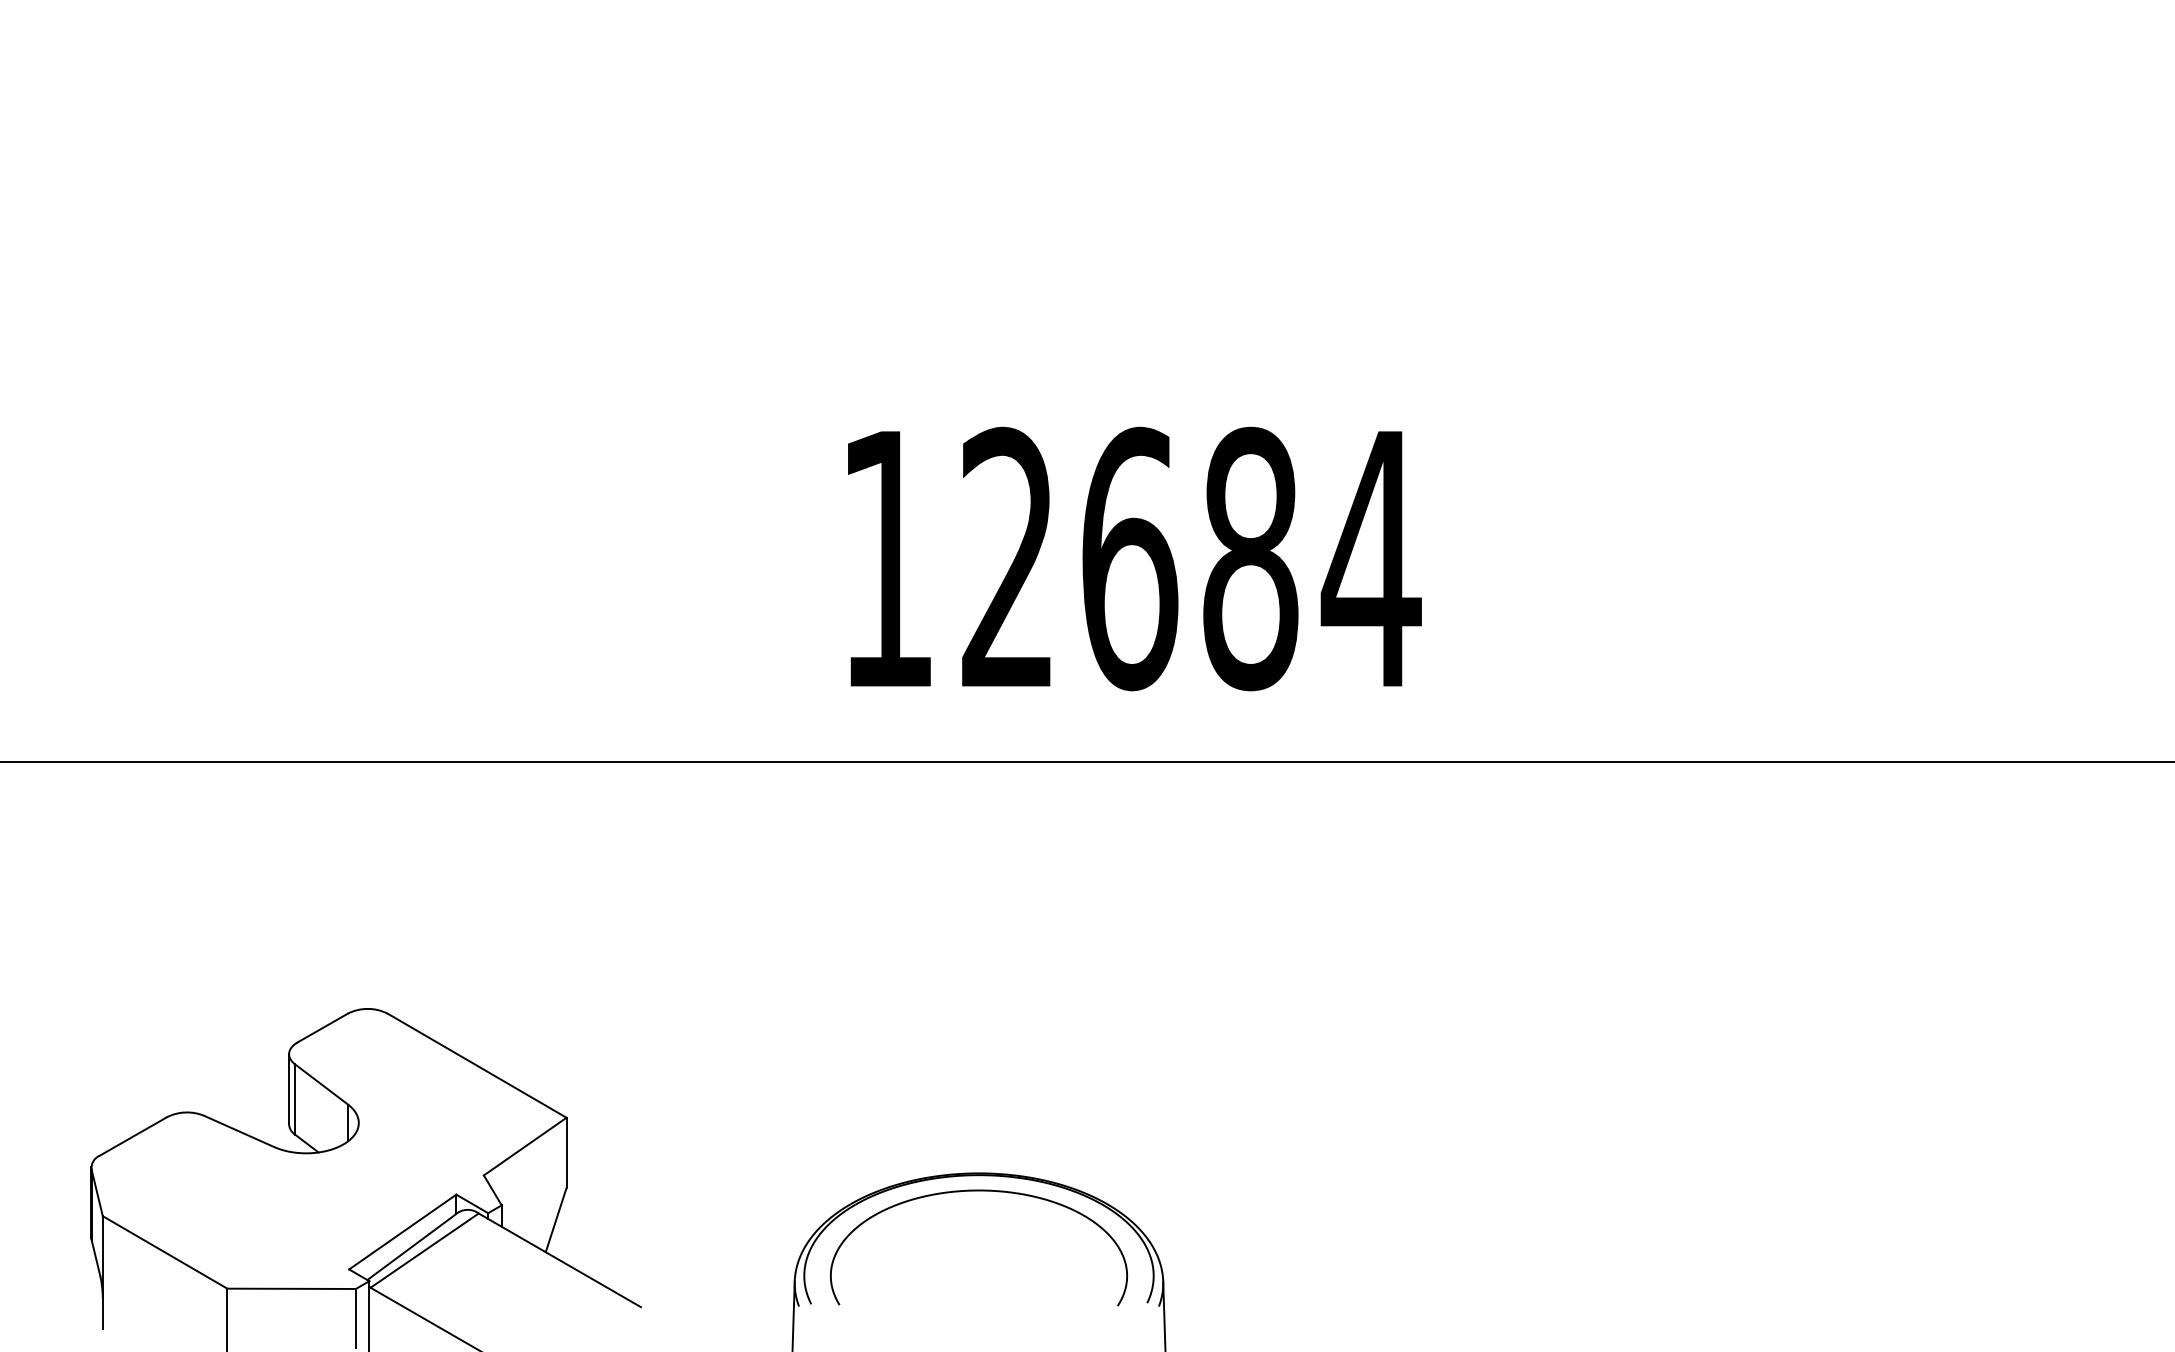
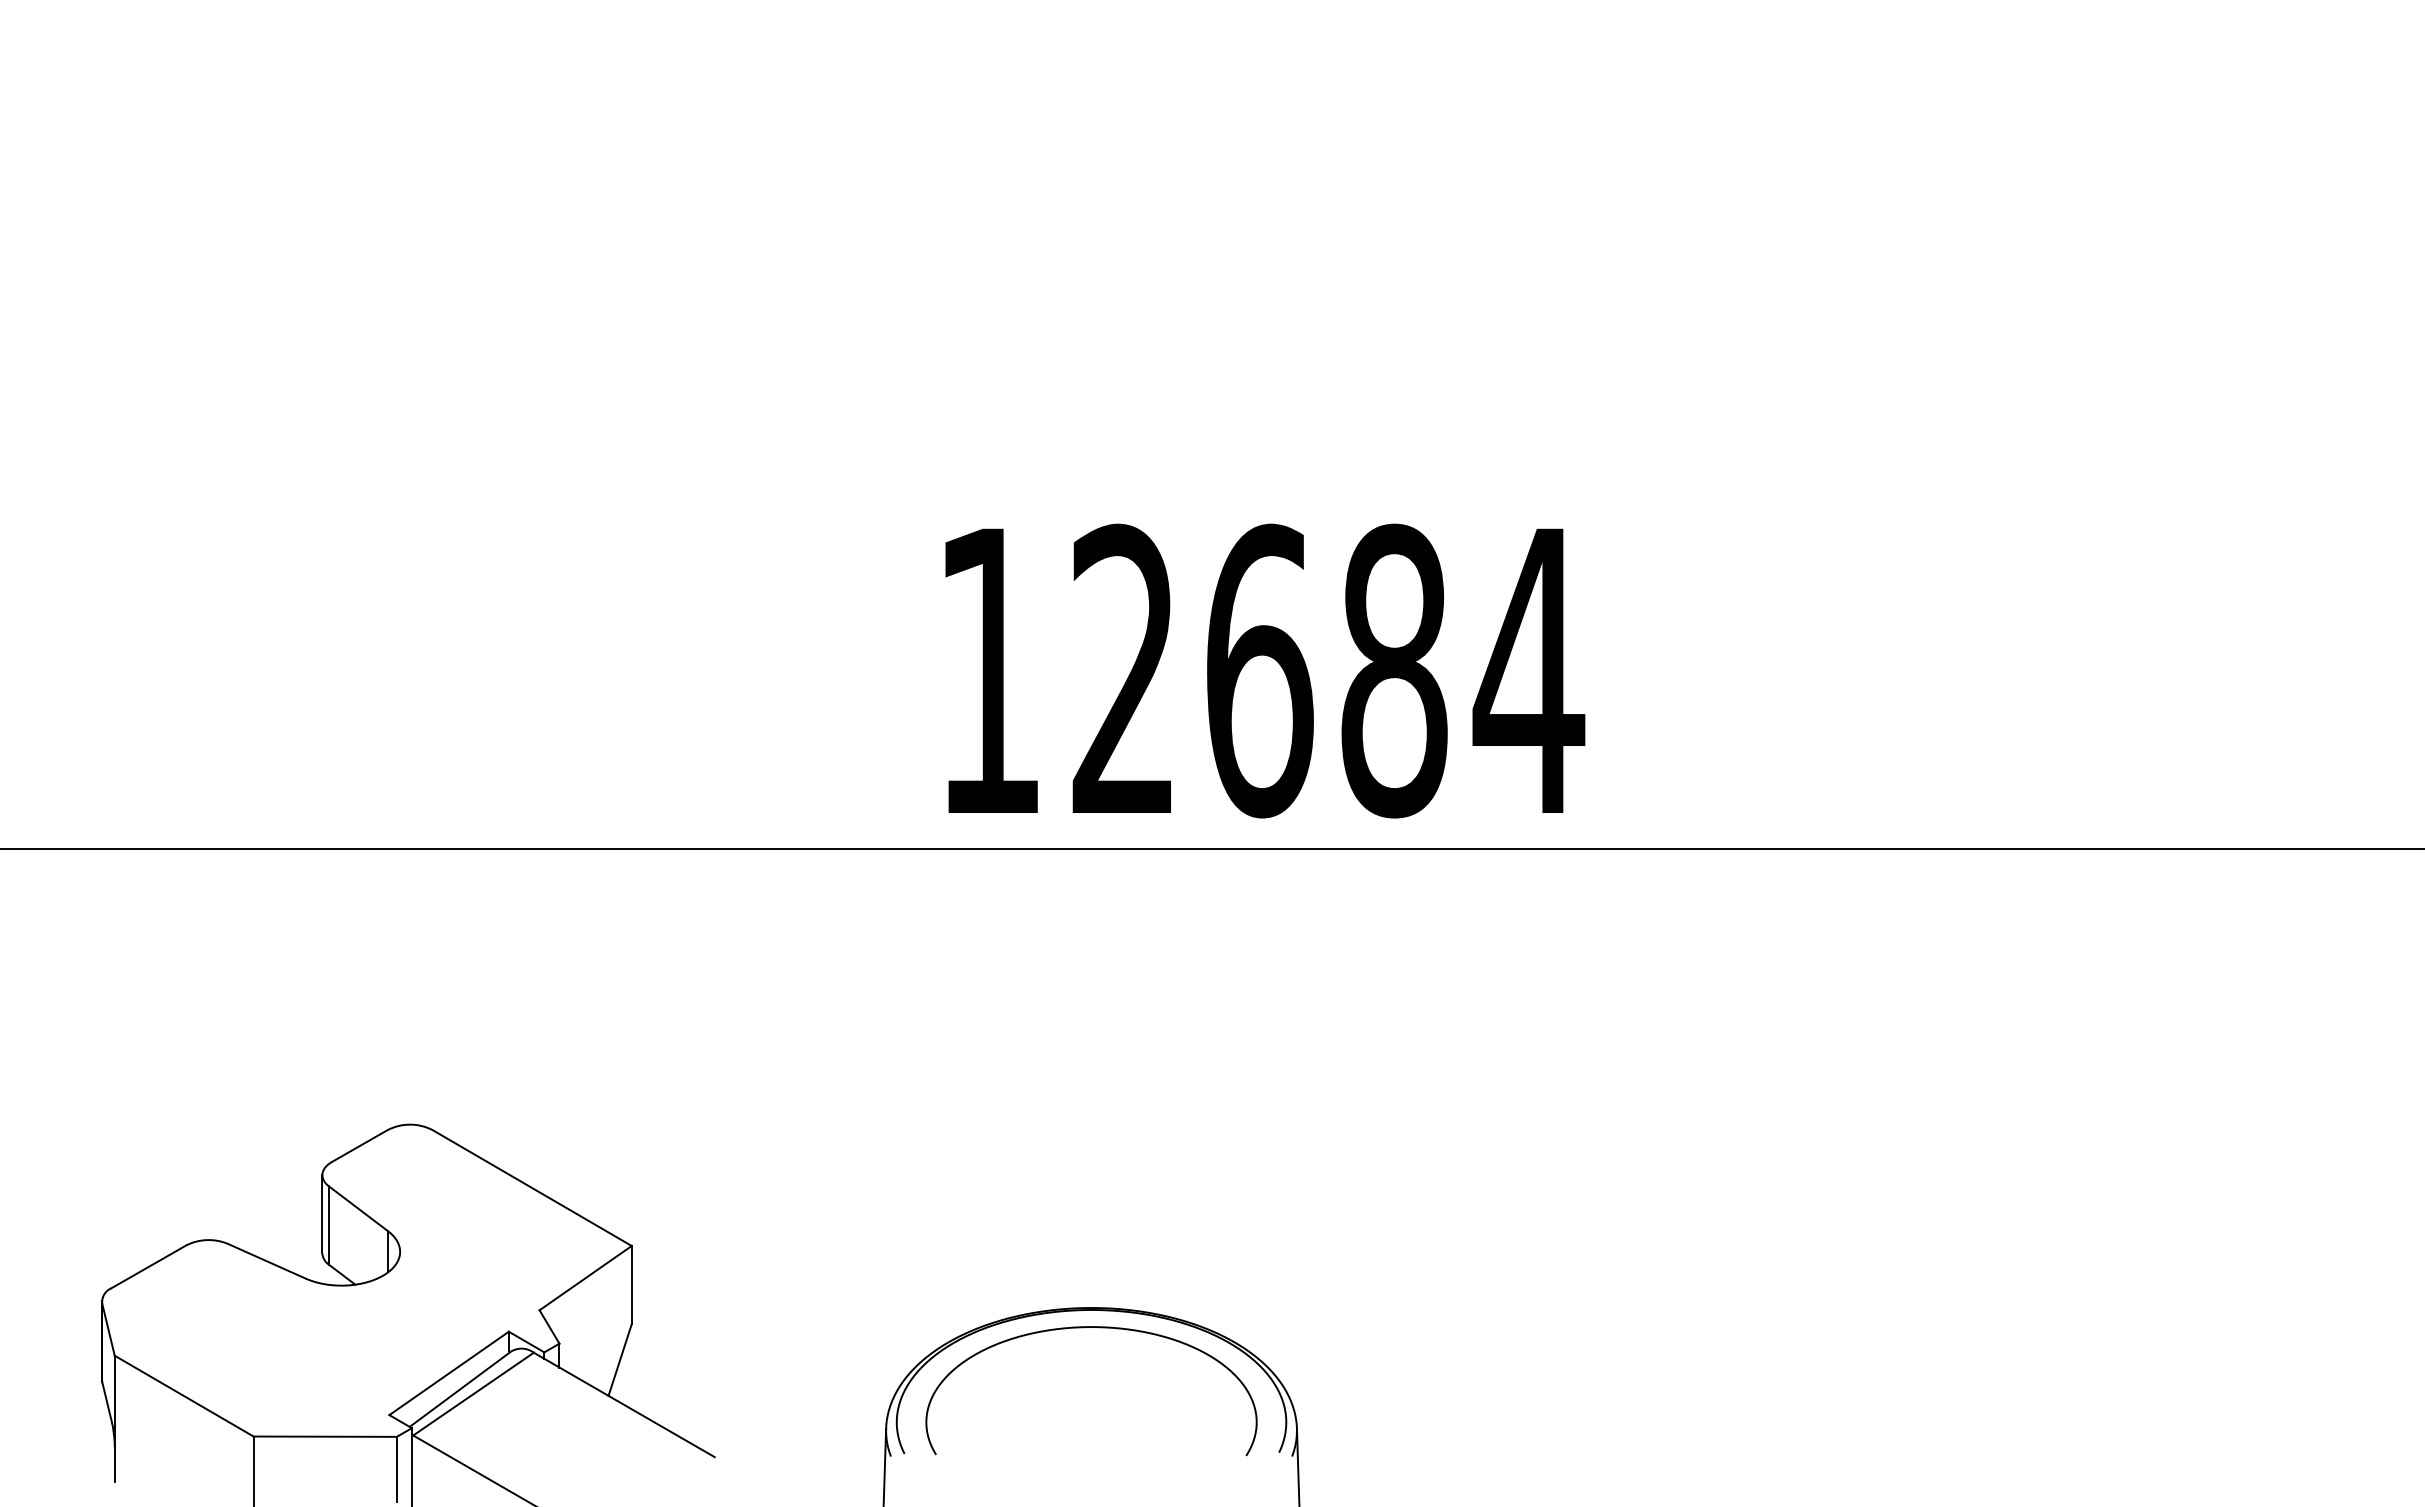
text: (1135, 558) -> (1265, 670), moved

